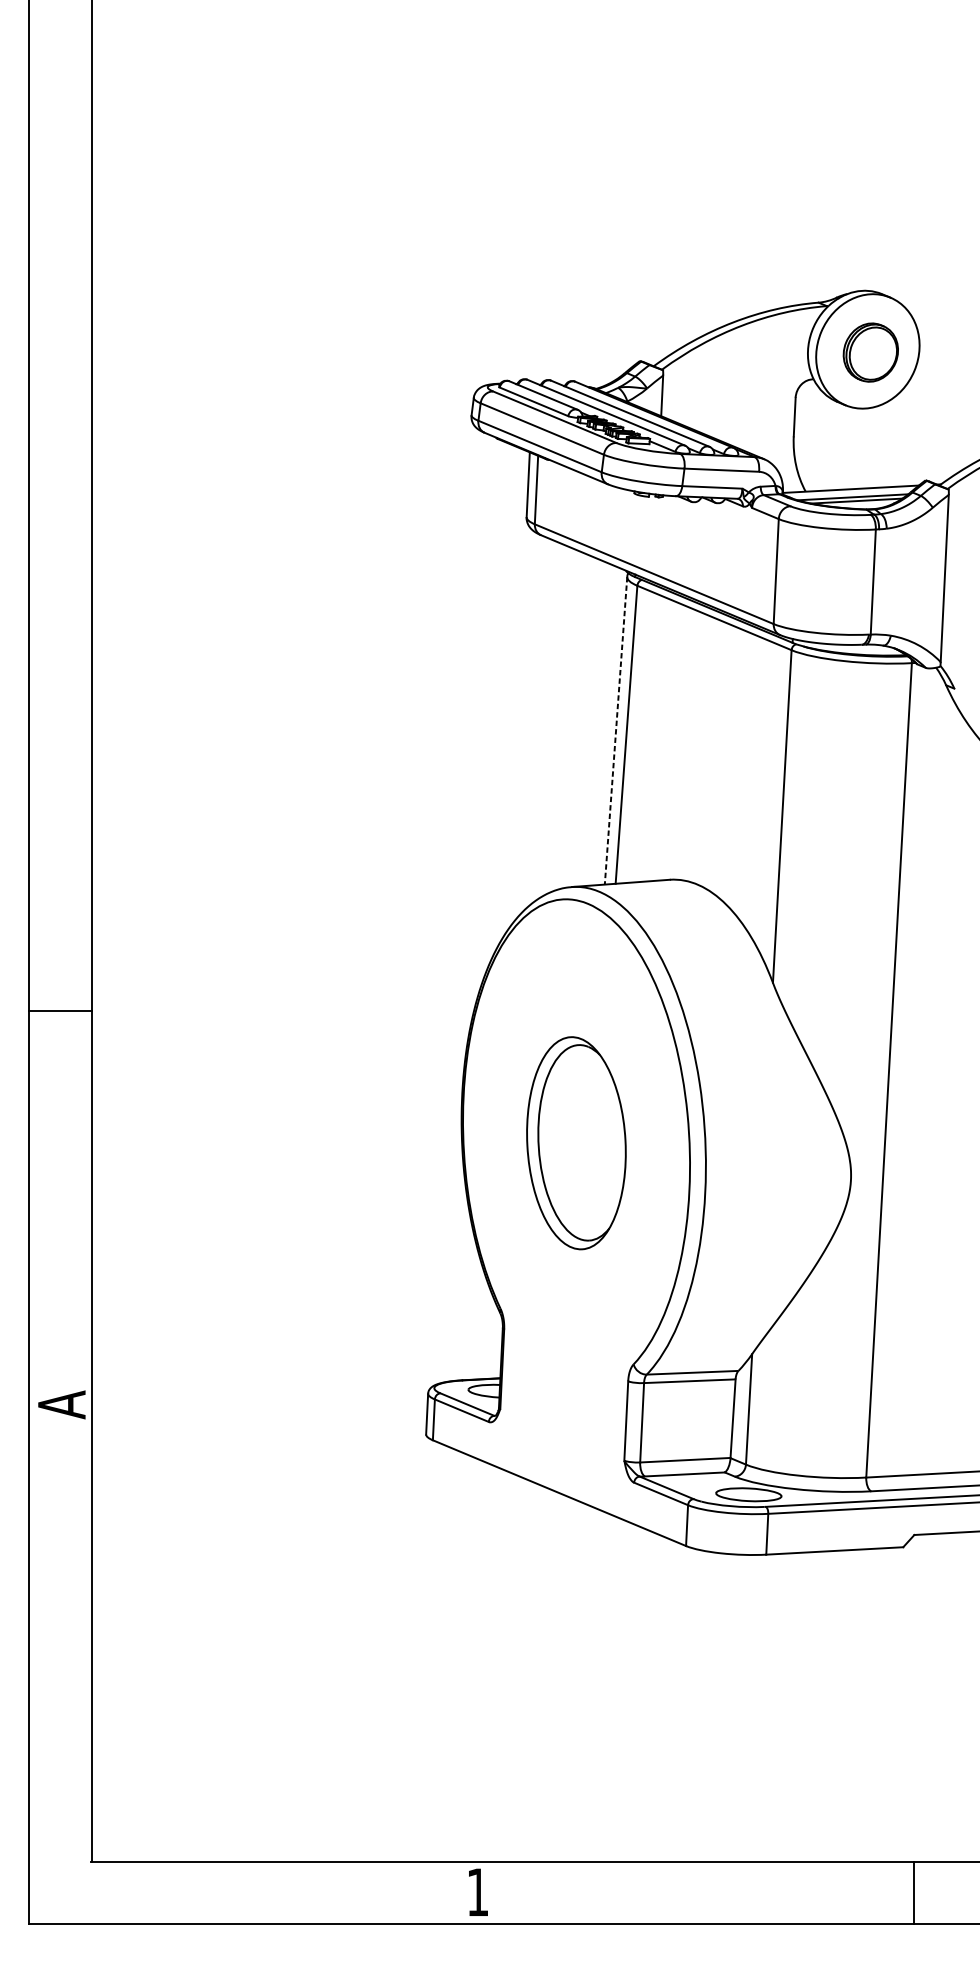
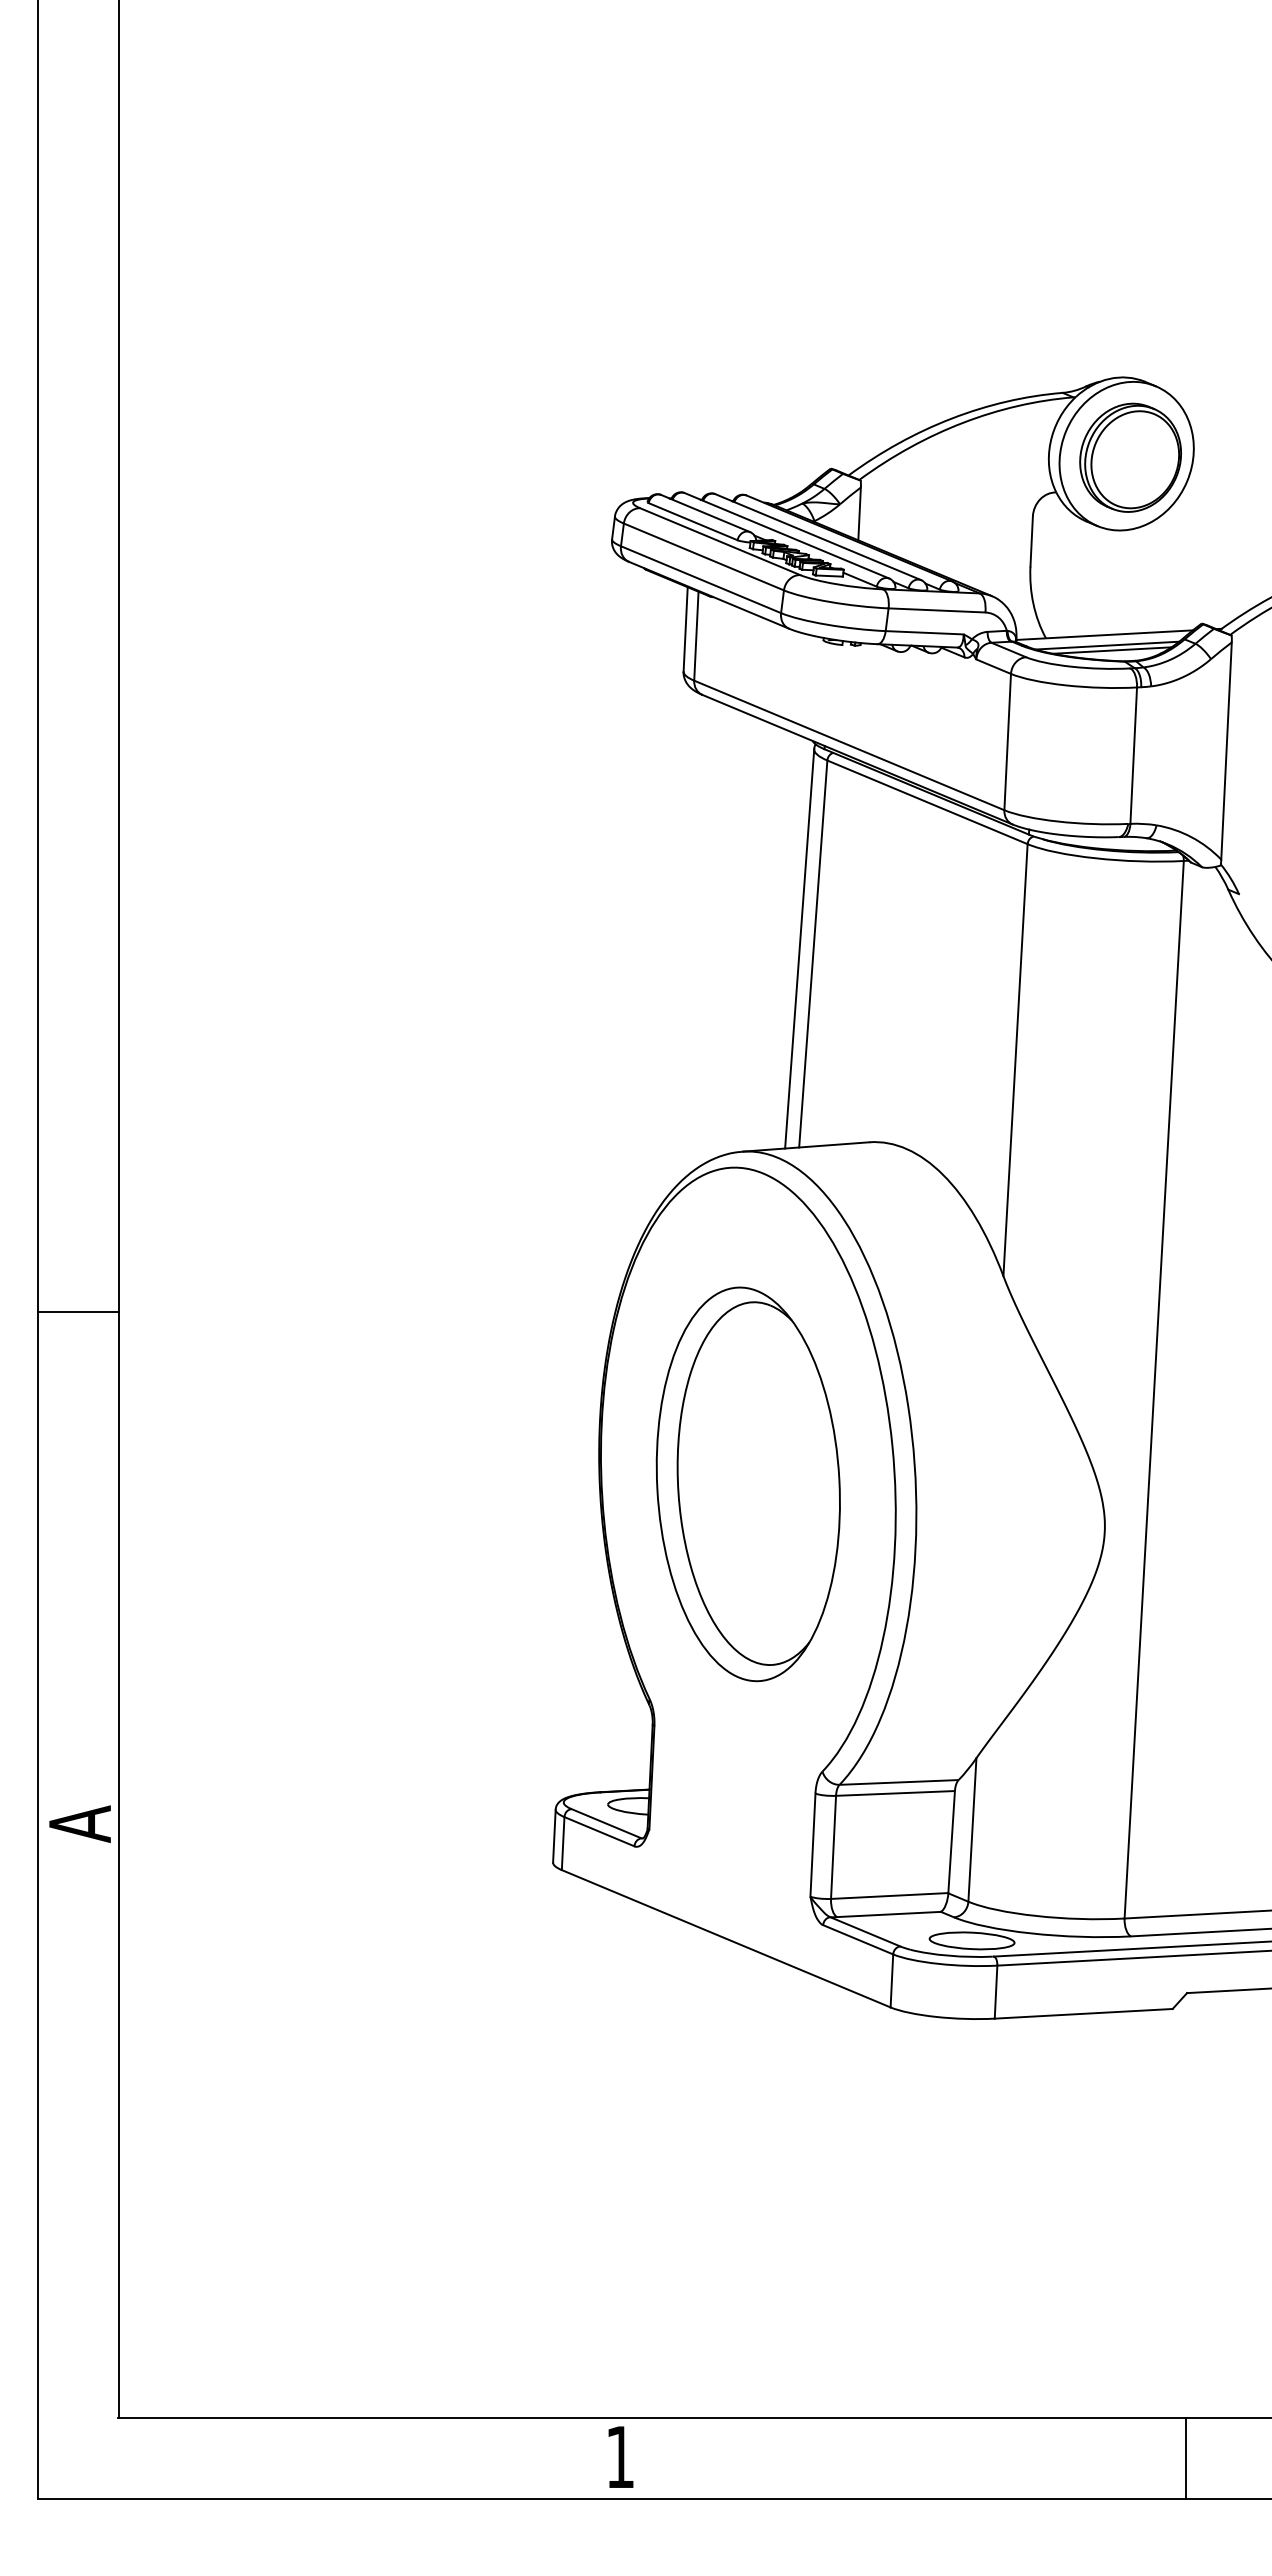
part: (870, 352) -> (1130, 457), size x1.43
line: (615, 731) -> (799, 949), dashed -> solid
part: (575, 1143) -> (747, 1484), size x1.43

